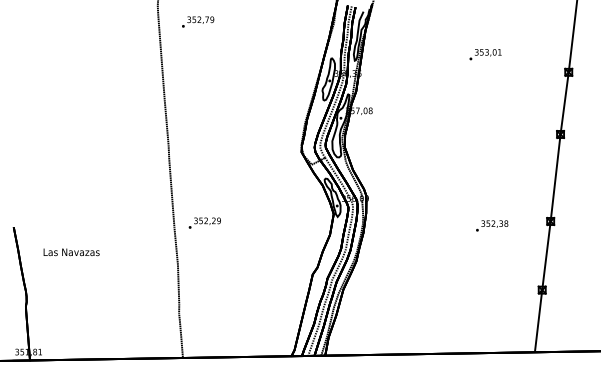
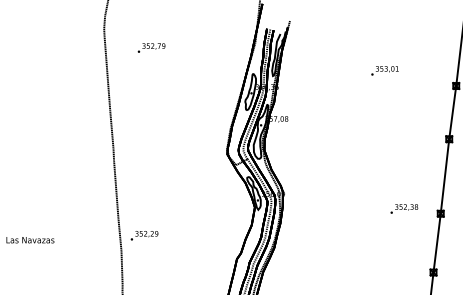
text: (198, 21) -> (151, 47), moved
text: (204, 222) -> (144, 235), moved
text: (492, 225) -> (404, 208), moved

